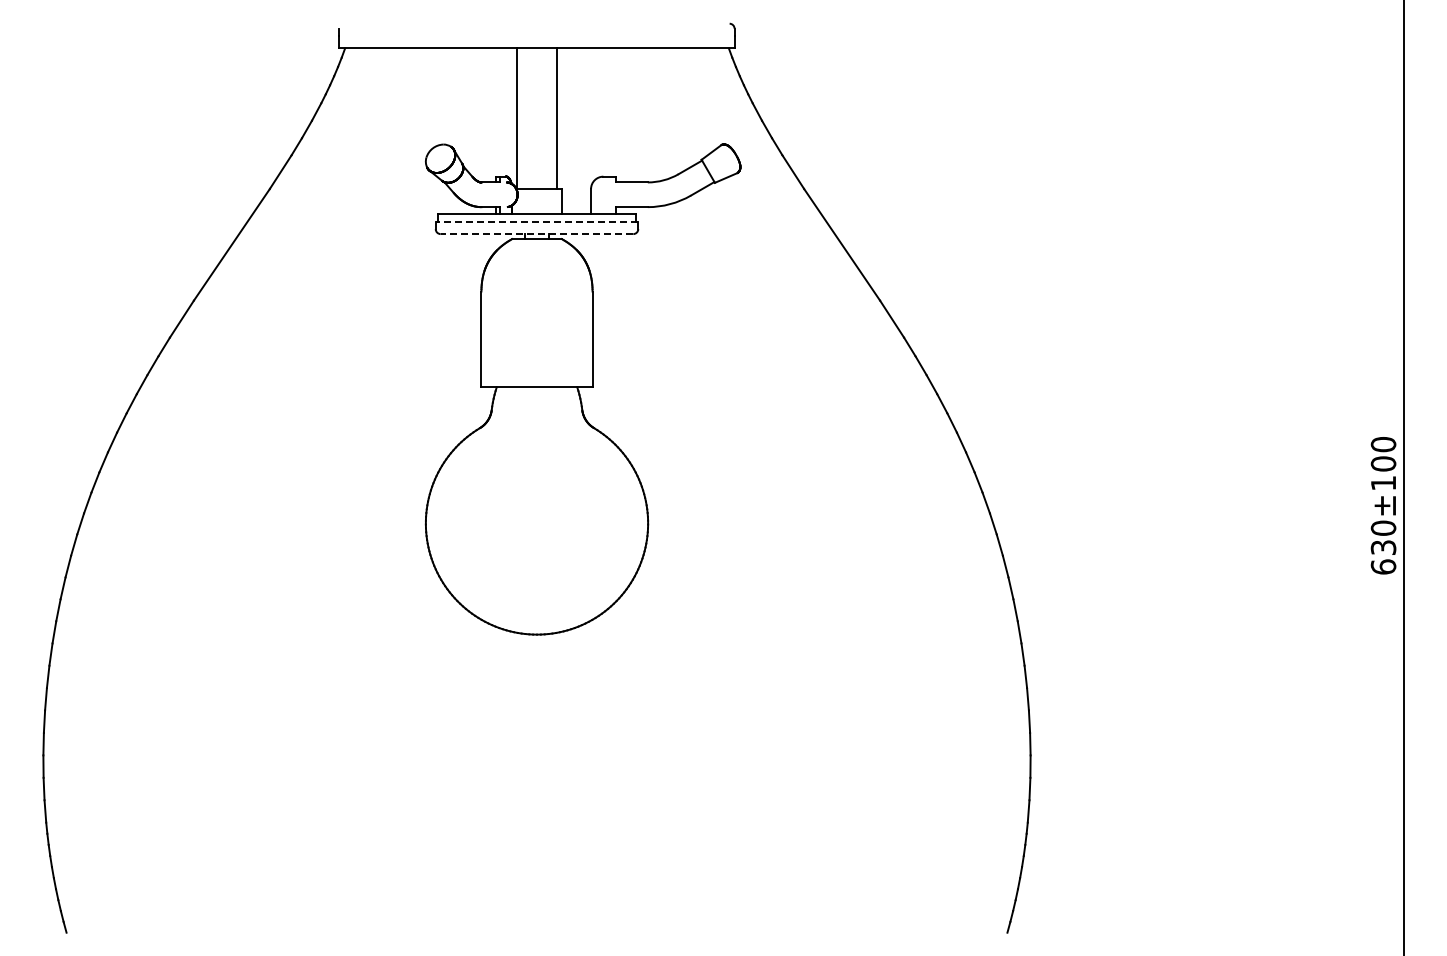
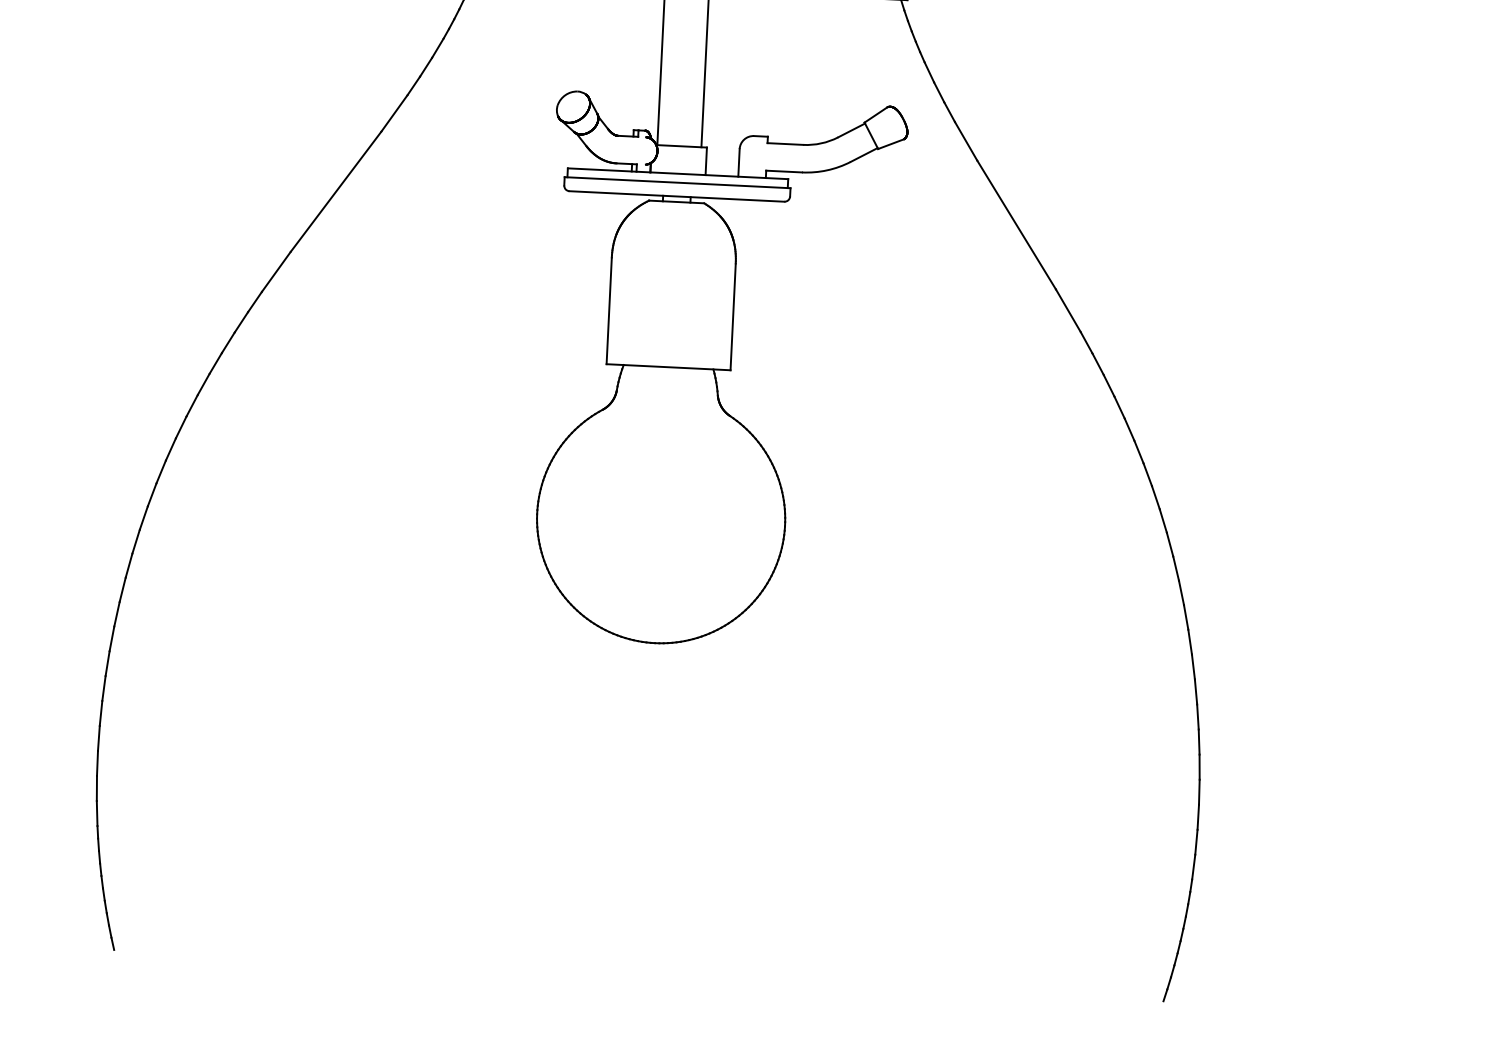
line: (536, 221) -> (677, 182), dashed -> solid
line: (536, 234) -> (676, 196), dashed -> solid

